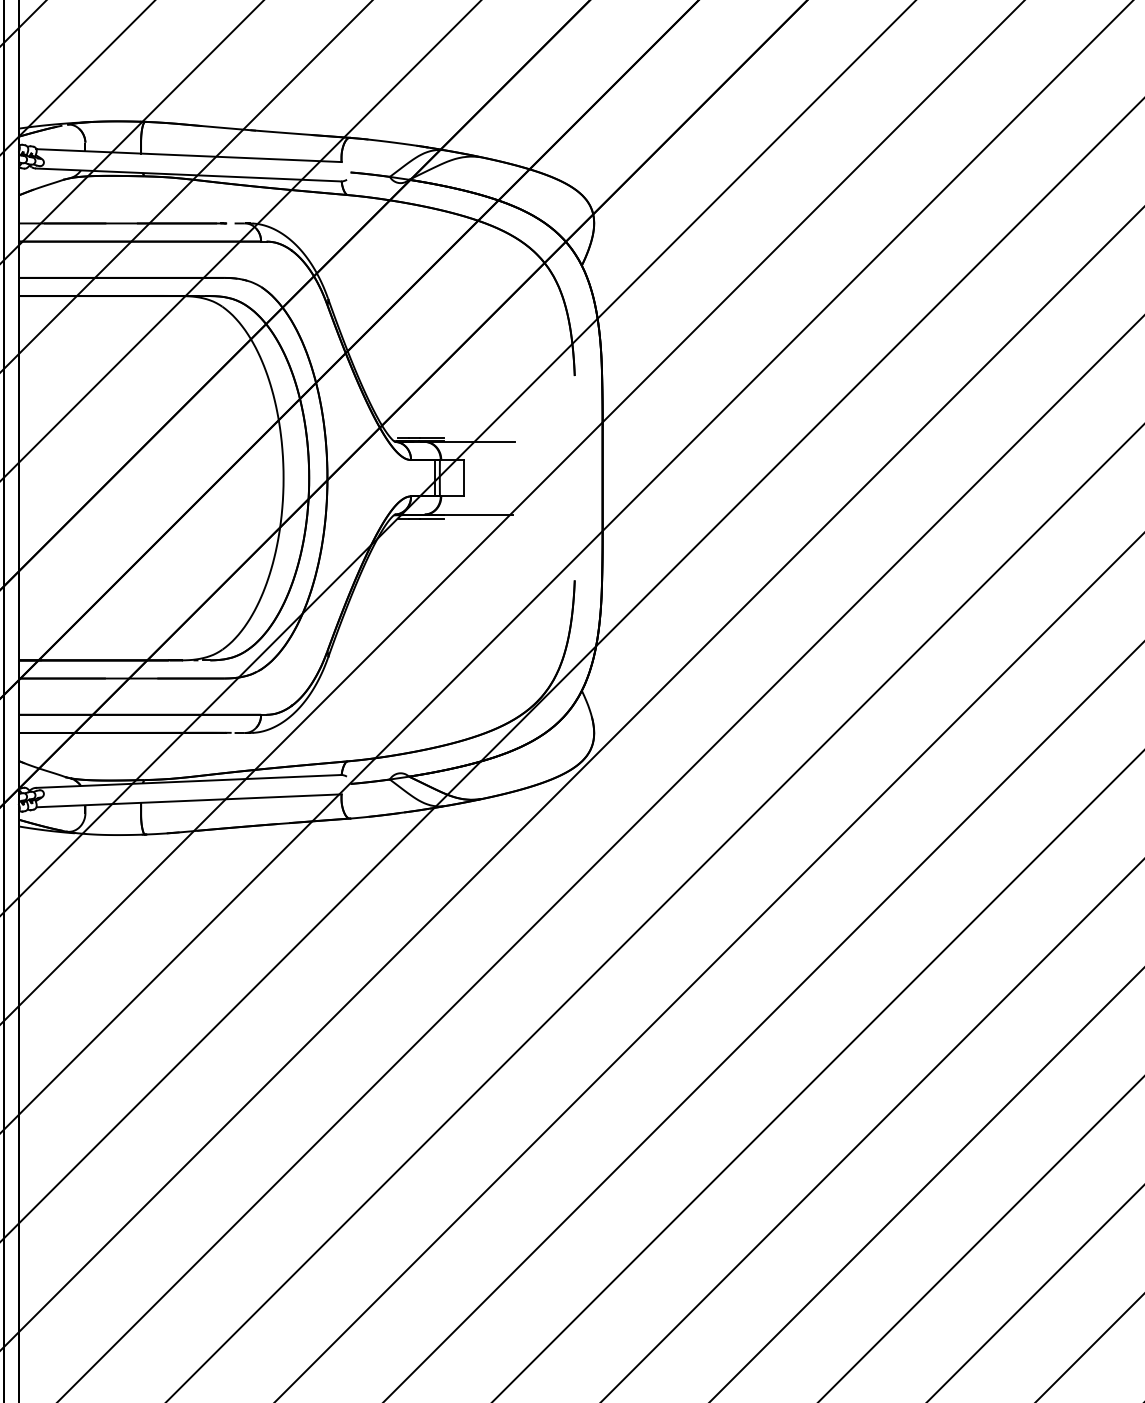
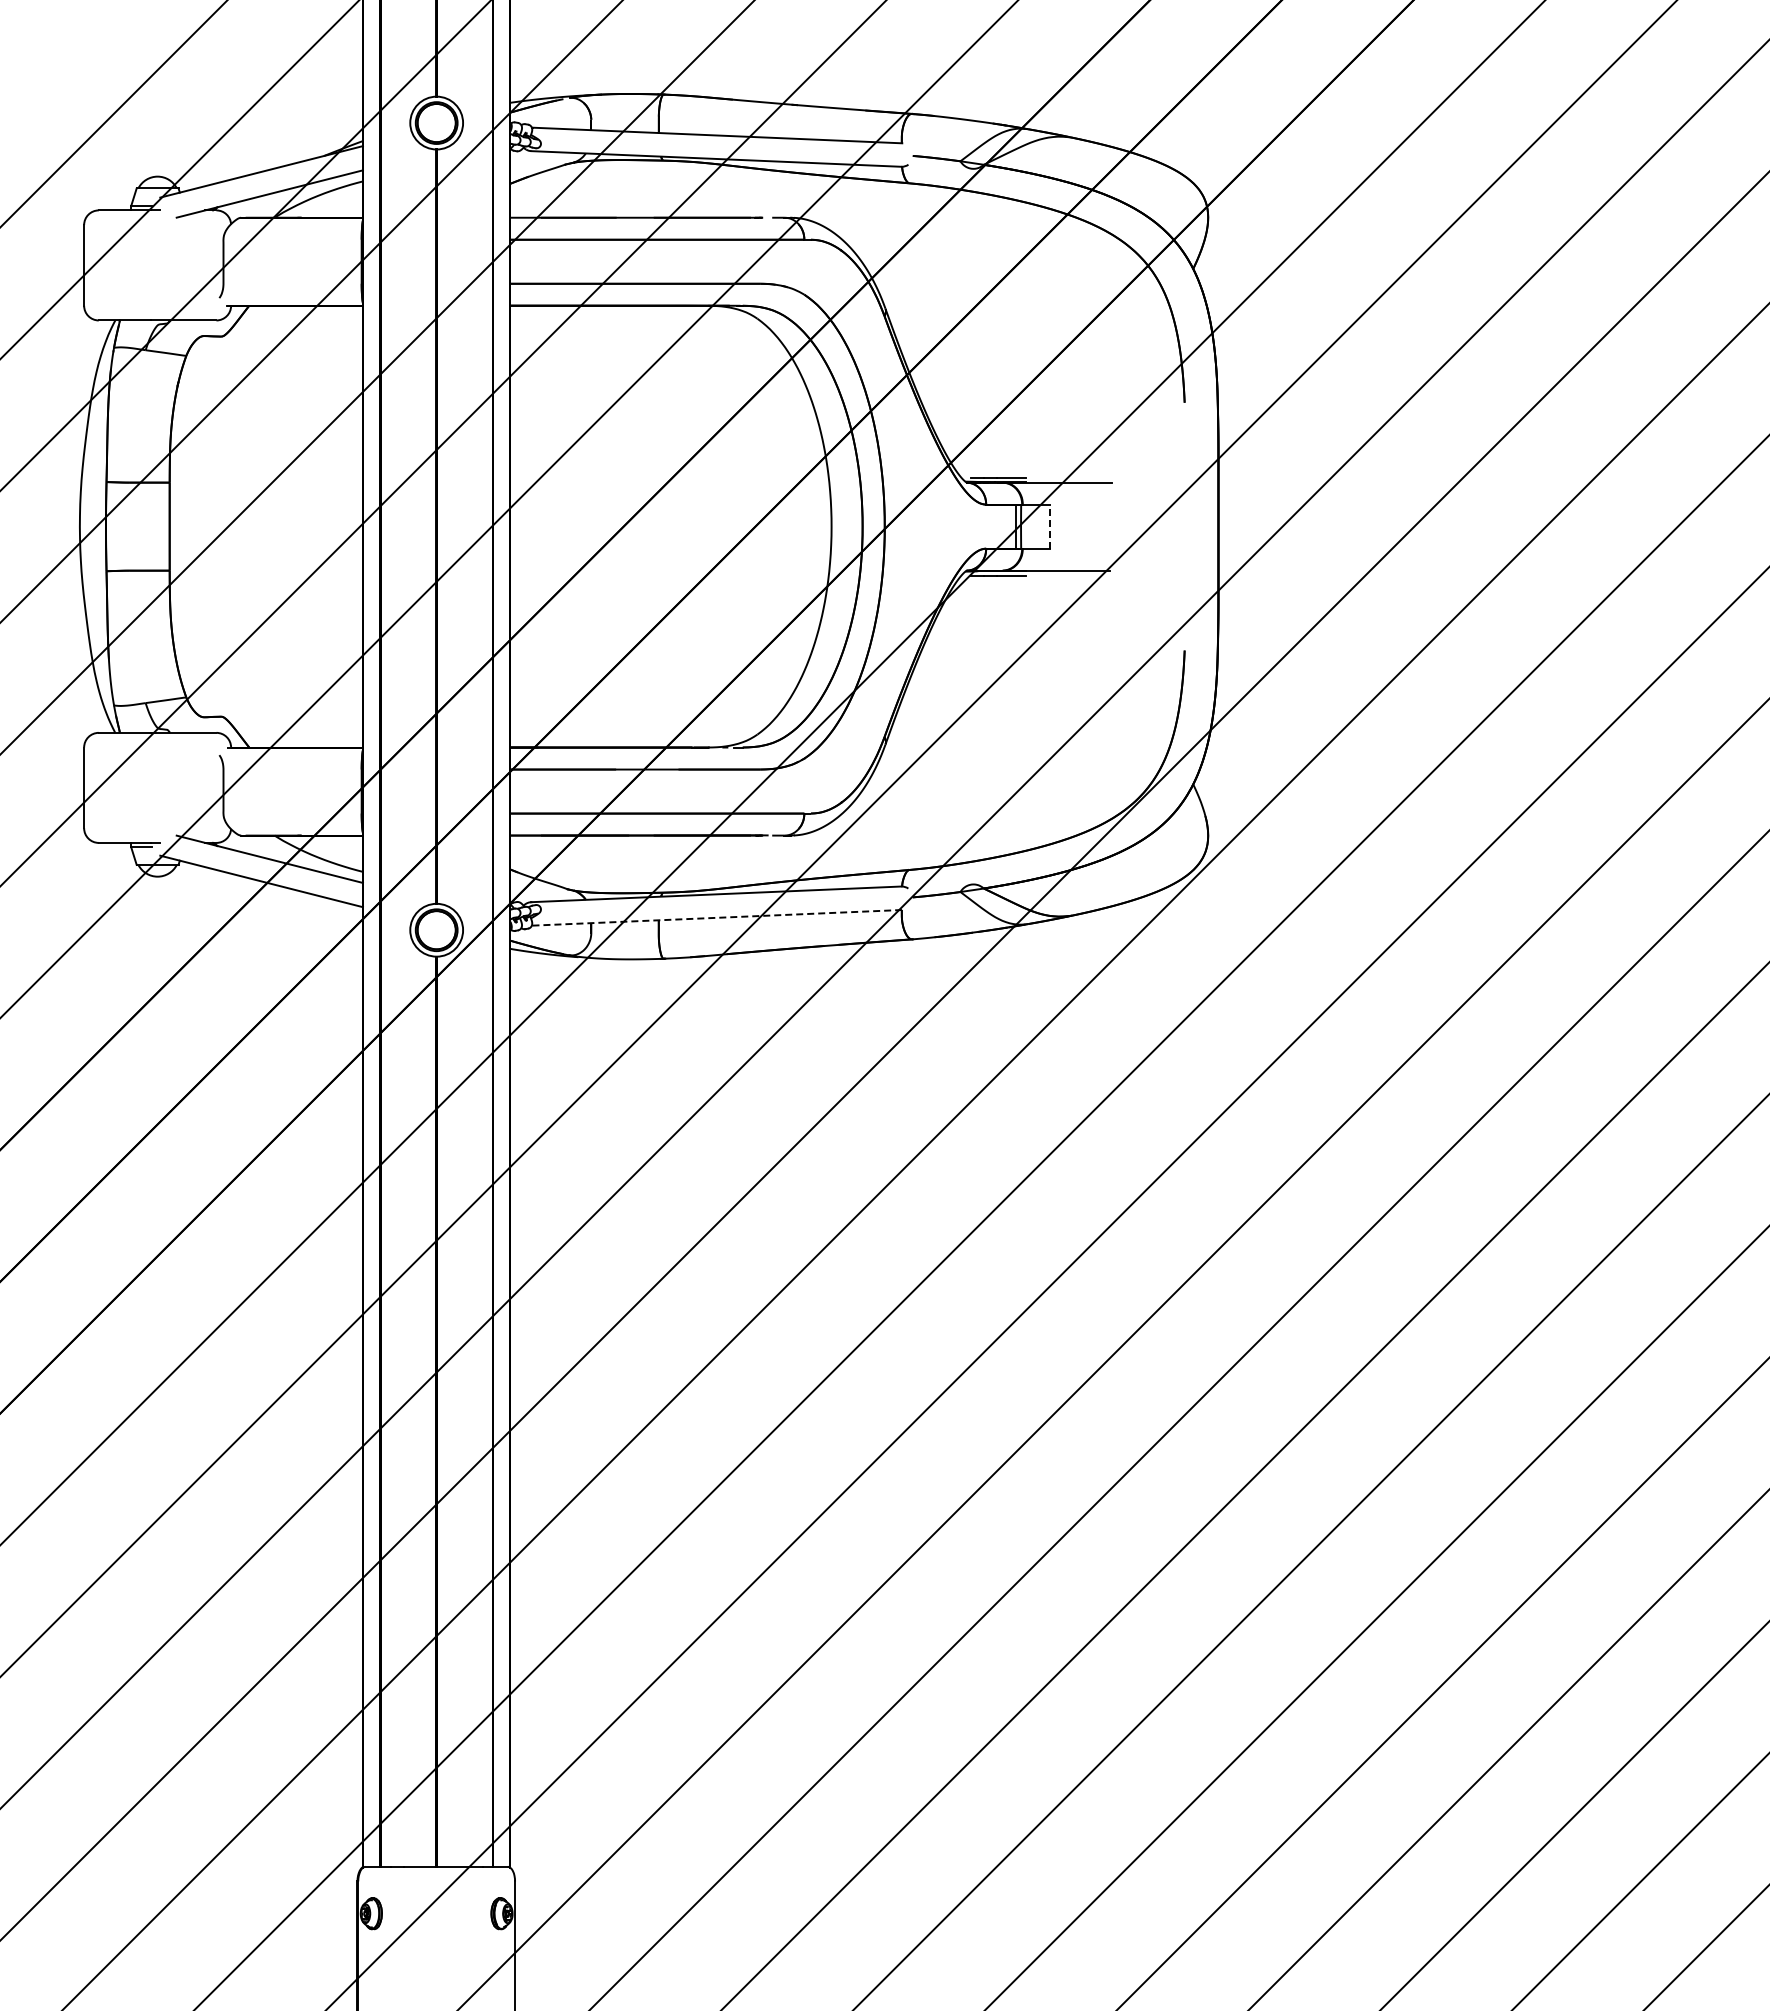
line: (464, 478) -> (1050, 526), solid -> dashed
line: (189, 800) -> (717, 917), solid -> dashed

